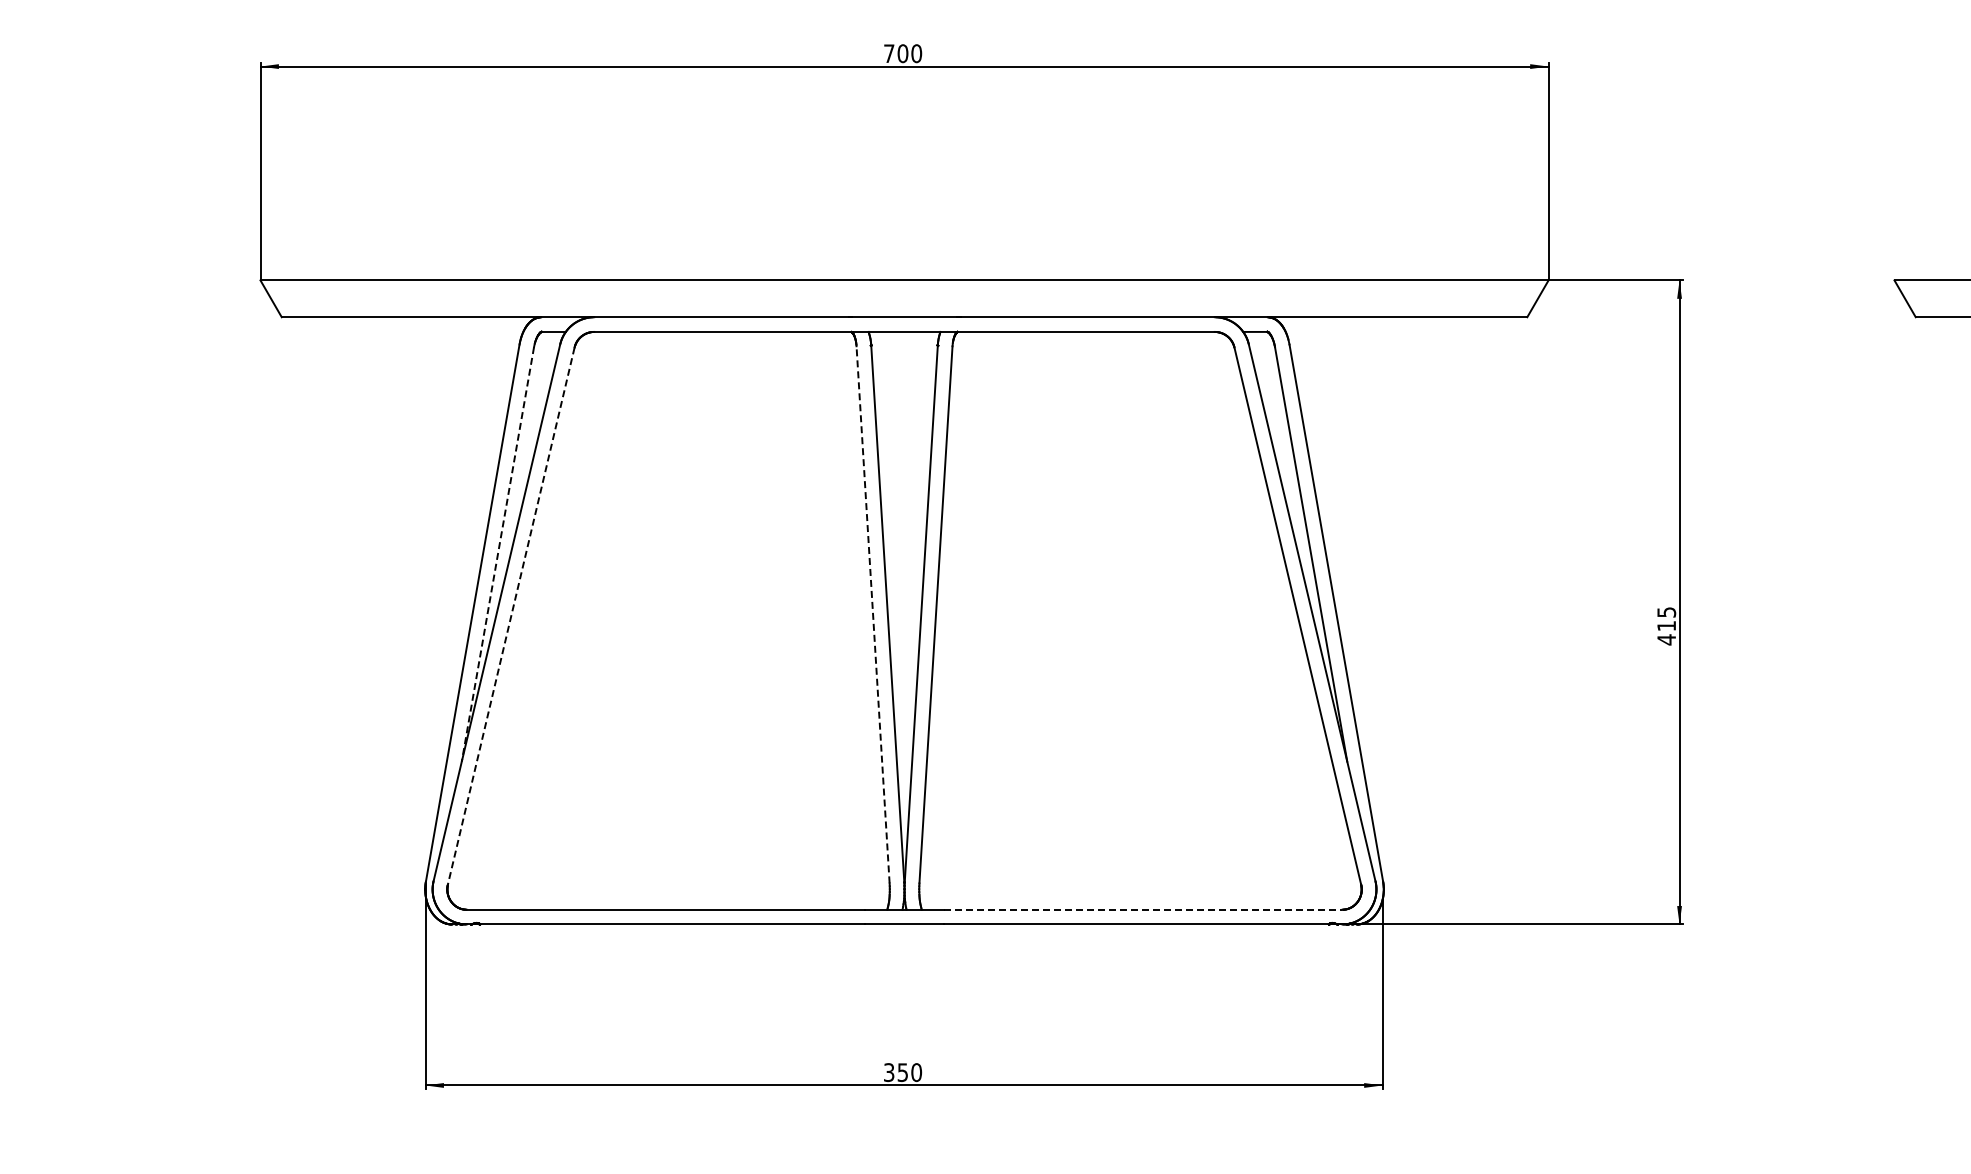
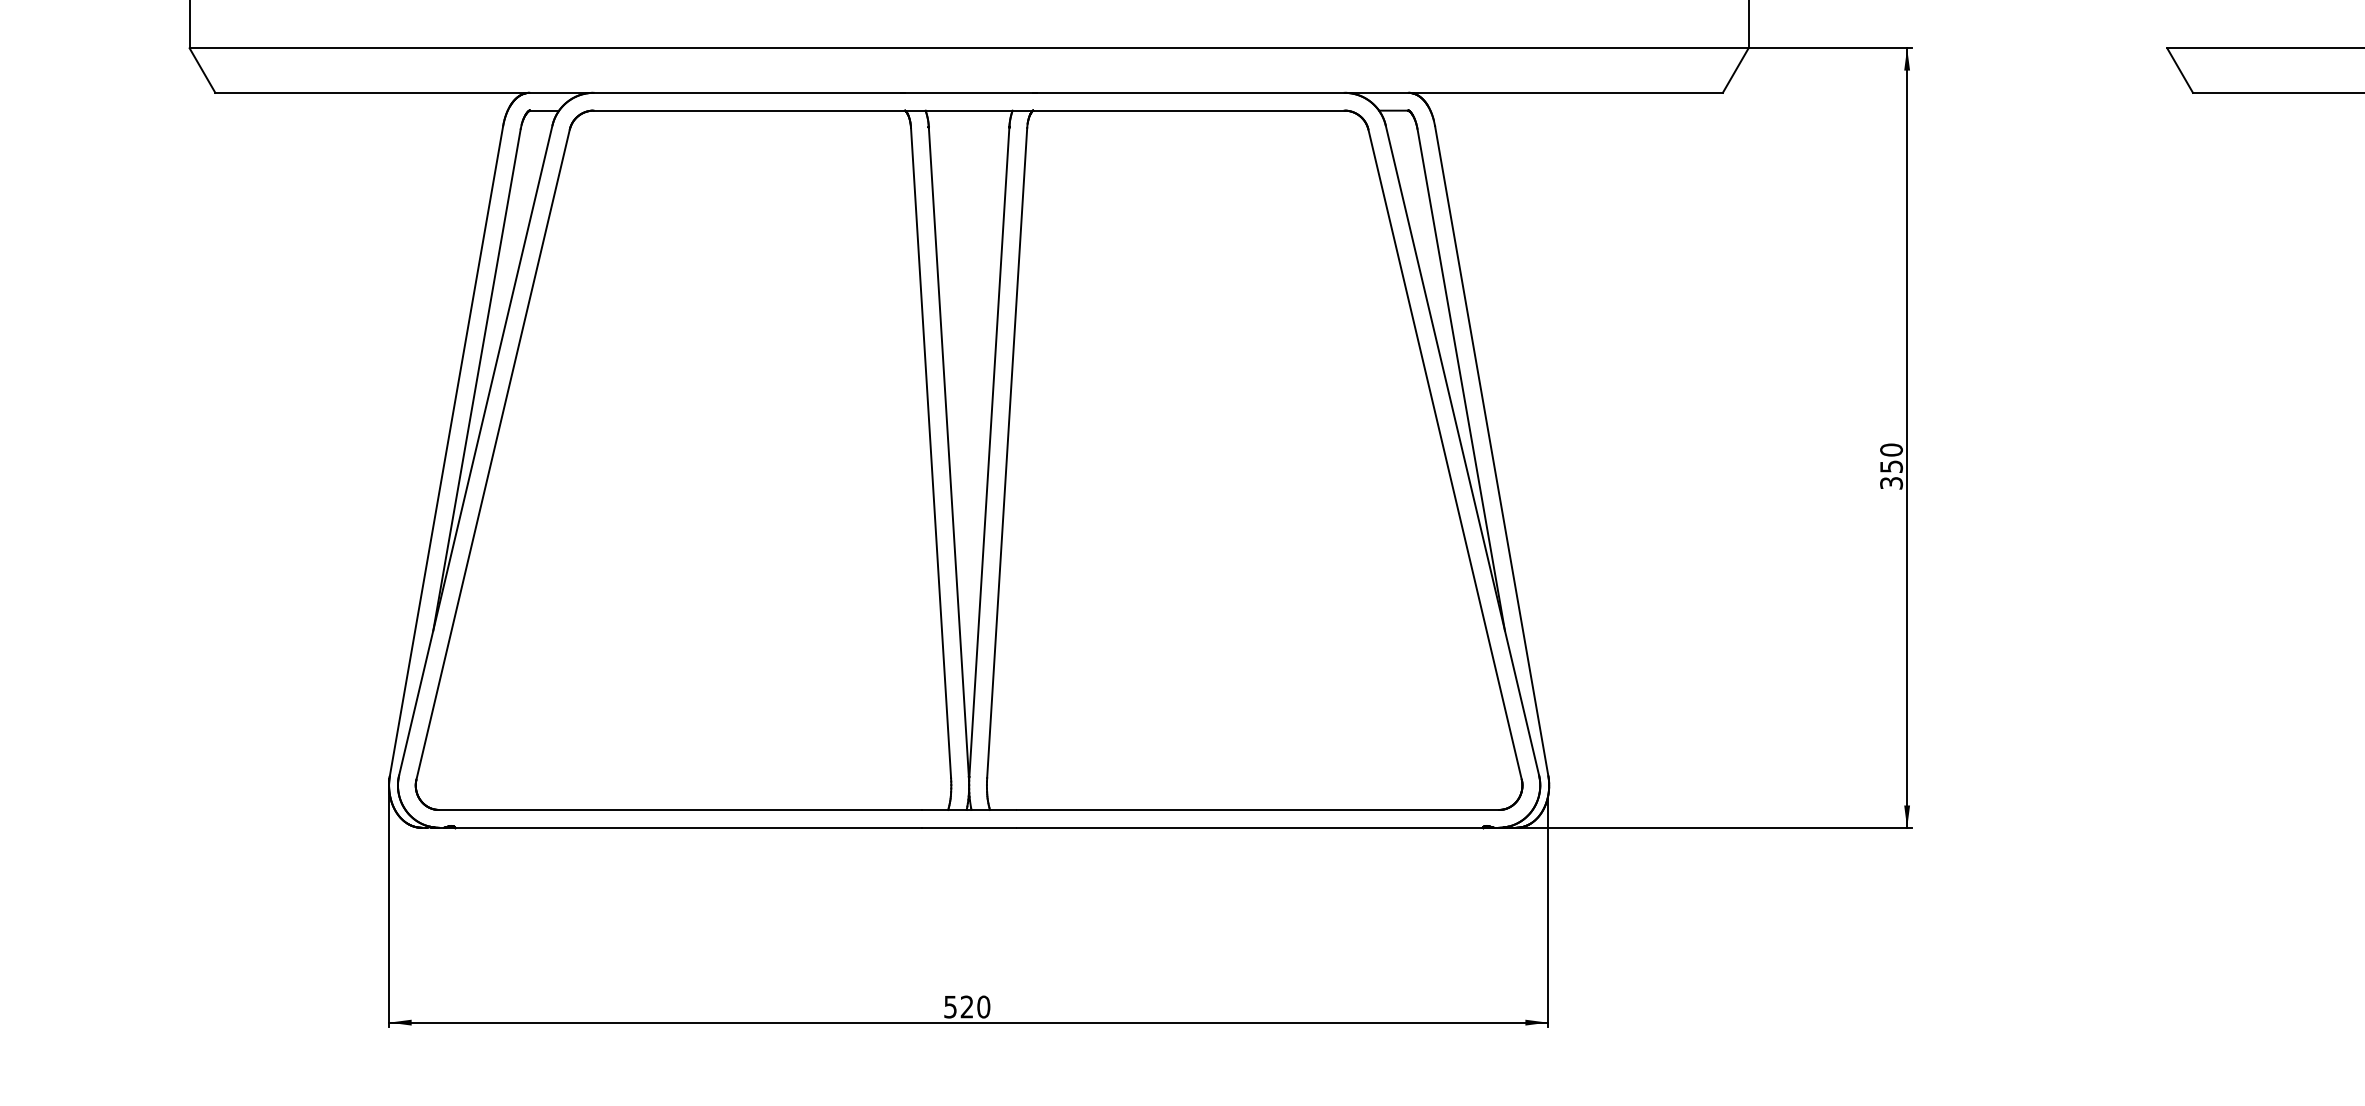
line: (497, 554) -> (476, 380), dashed -> solid
line: (873, 614) -> (931, 452), dashed -> solid
line: (511, 616) -> (493, 455), dashed -> solid
text: (1666, 626) -> (1891, 467), 415 -> 350
line: (1143, 909) -> (1258, 809), dashed -> solid
text: (895, 1072) -> (958, 1006), 350 -> 520

